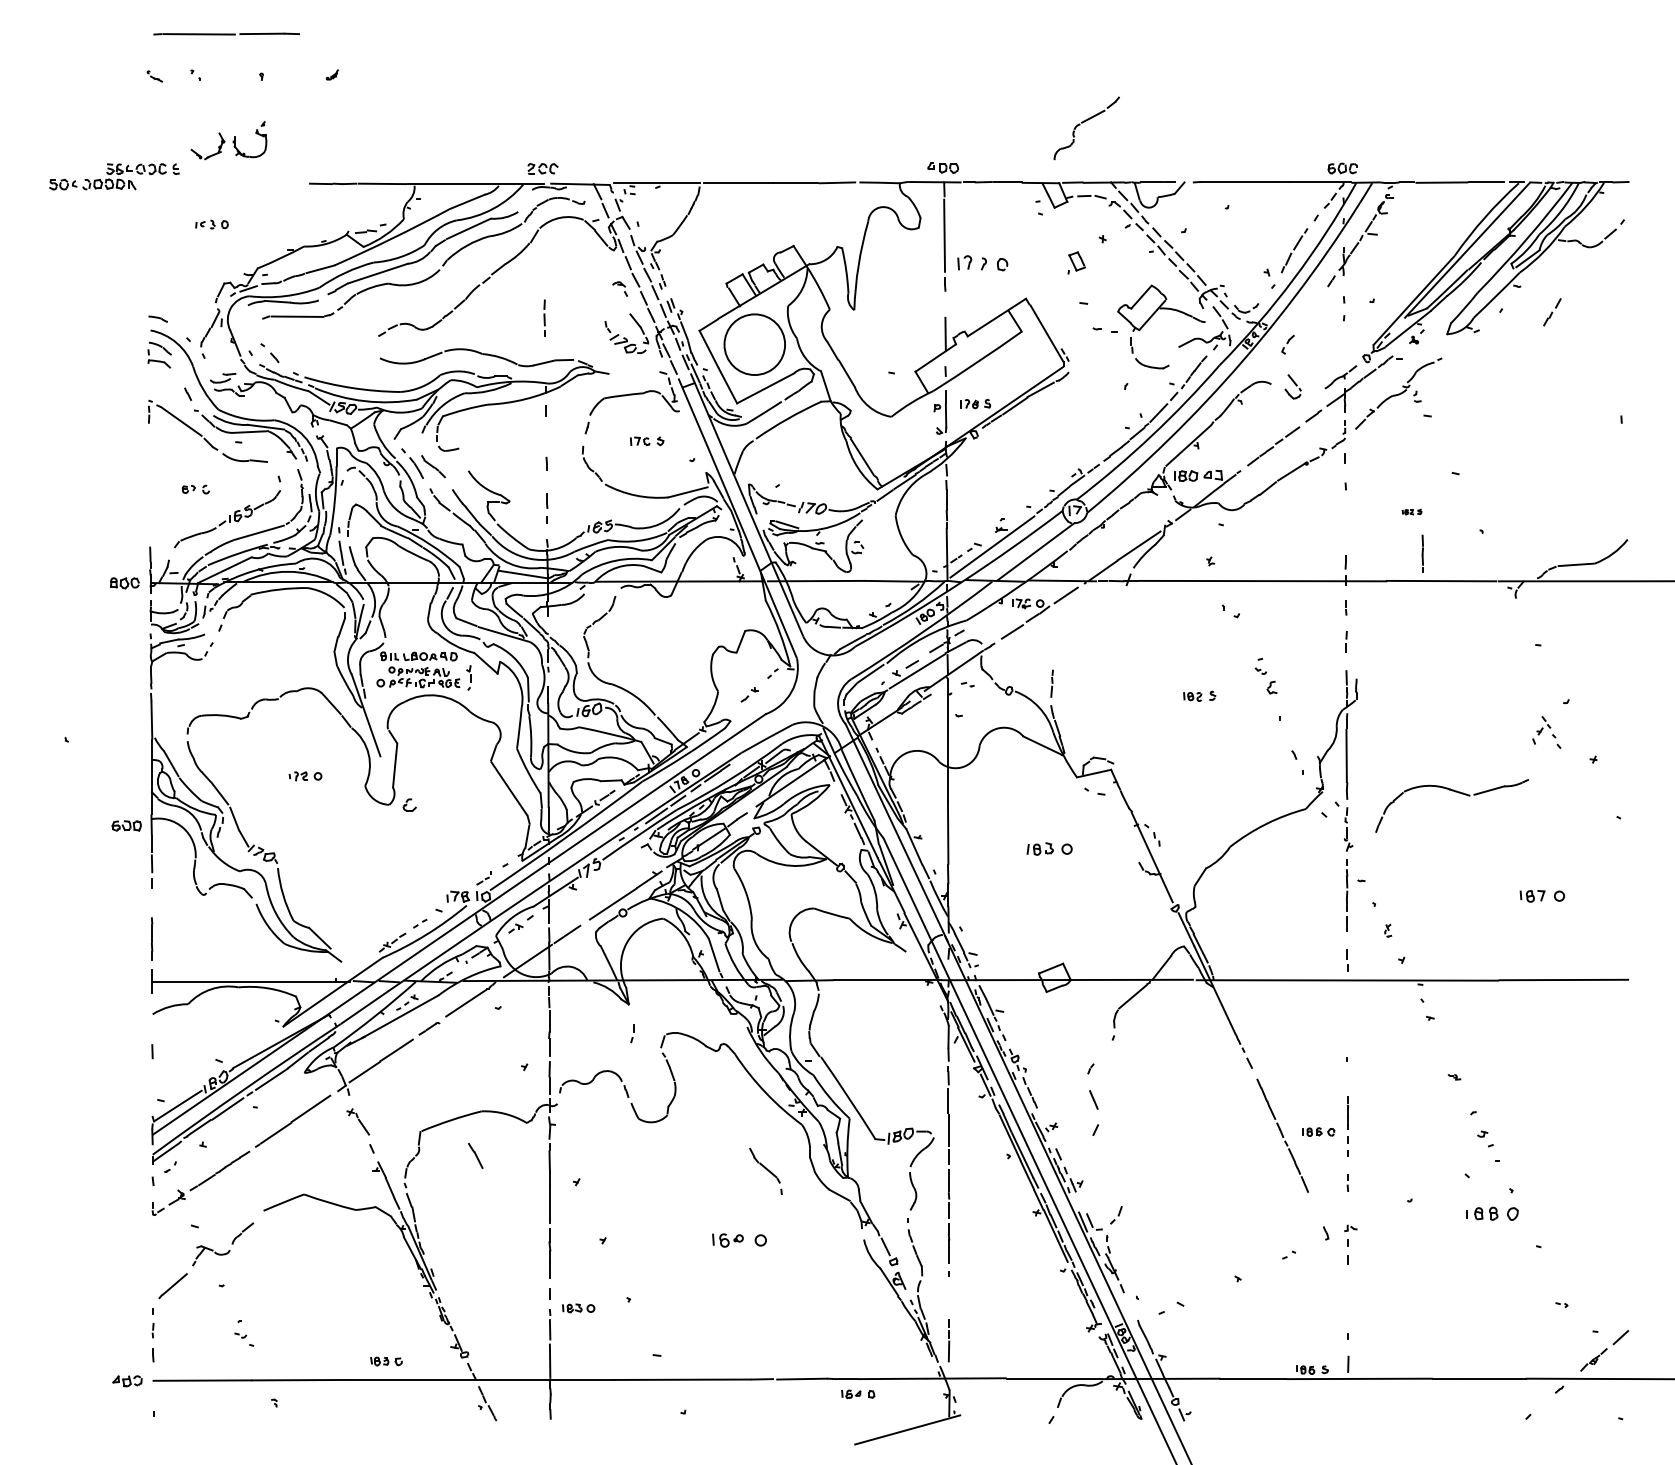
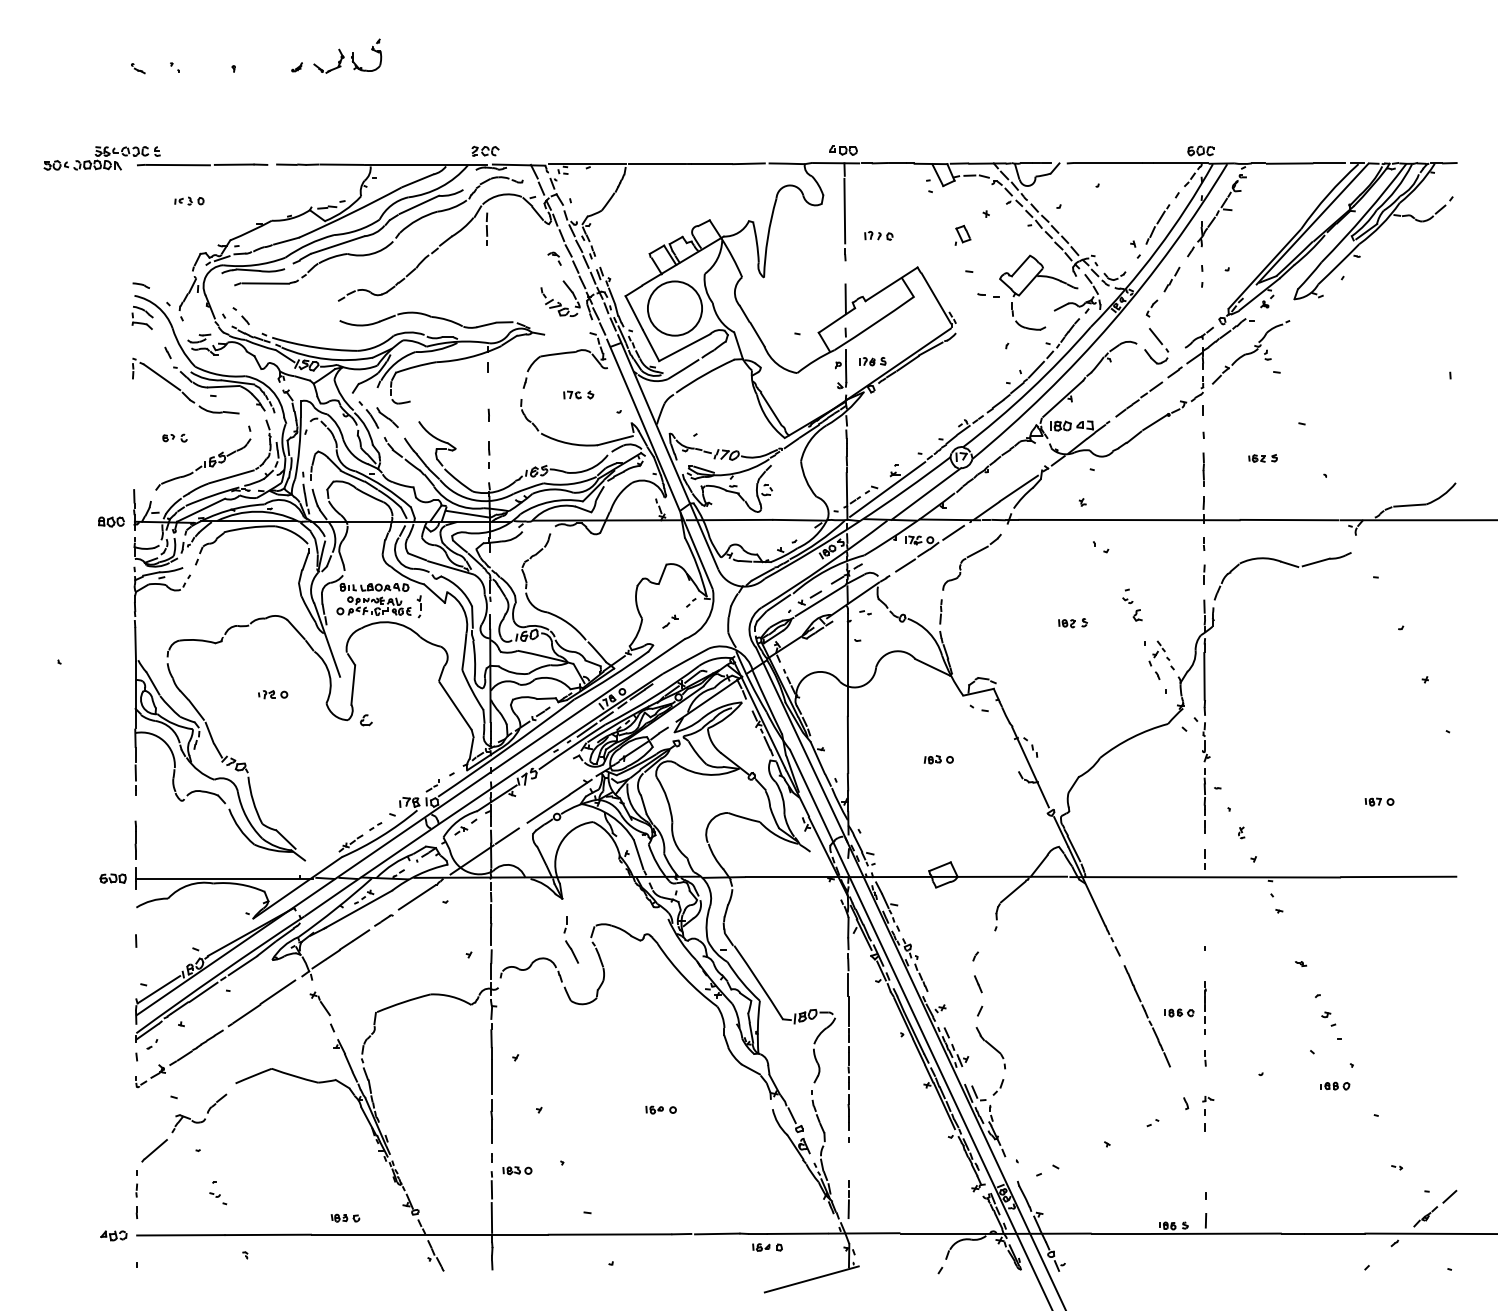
line: (226, 33) -> (202, 164), moved
part: (1084, 122) -> (969, 557), moved
part: (228, 140) -> (347, 56), moved
part: (982, 263) -> (878, 235), size x0.62
part: (1552, 312) -> (1172, 279), moved
line: (544, 317) -> (486, 228), moved
part: (1292, 386) -> (1156, 345), size x1.67
part: (1411, 511) -> (1262, 457), size x1.67
line: (1422, 553) -> (1203, 469), moved
part: (1546, 732) -> (1161, 655), moved
part: (1455, 792) -> (1285, 564), moved
part: (126, 825) -> (112, 878), moved
part: (1049, 848) -> (938, 759), size x0.71
part: (1542, 896) -> (1379, 802), size x0.71
line: (475, 1155) -> (571, 951), moved
part: (765, 1170) -> (990, 1047), moved
part: (1492, 1213) -> (1334, 1085), size x0.62
part: (738, 1240) -> (660, 1109), size x0.62

